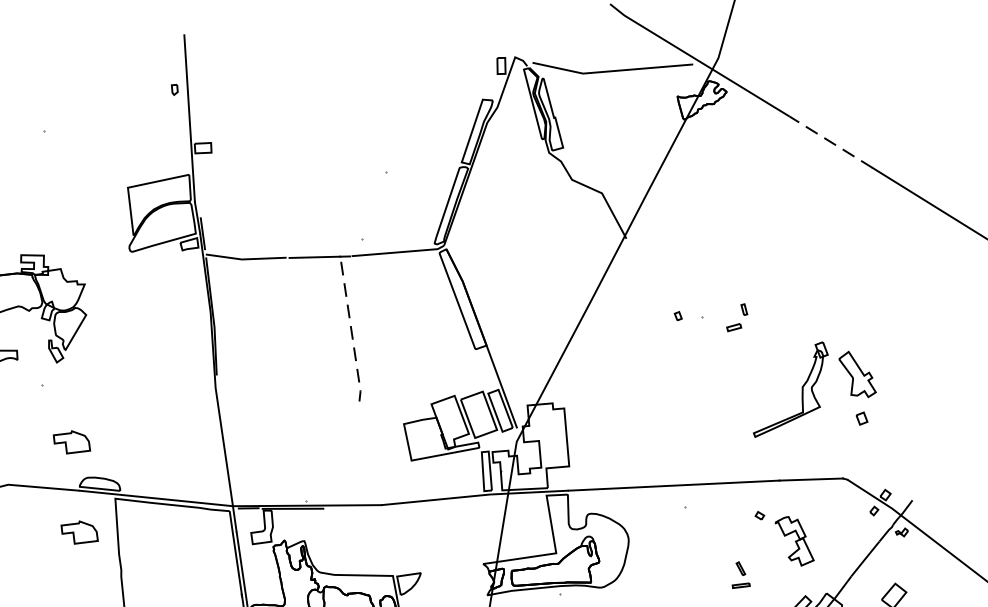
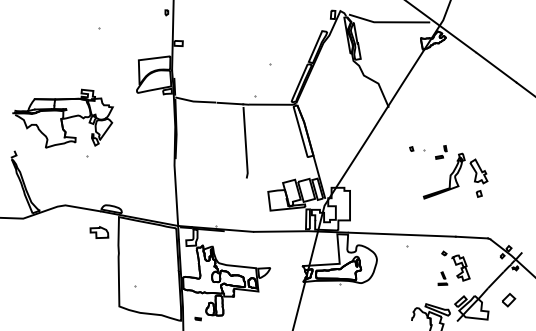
line: (830, 141) -> (496, 67), dashed -> solid
line: (351, 333) -> (245, 143), dashed -> solid
part: (812, 386) -> (455, 175), moved
part: (72, 441) -> (99, 186), removed
part: (739, 574) -> (442, 278), moved

